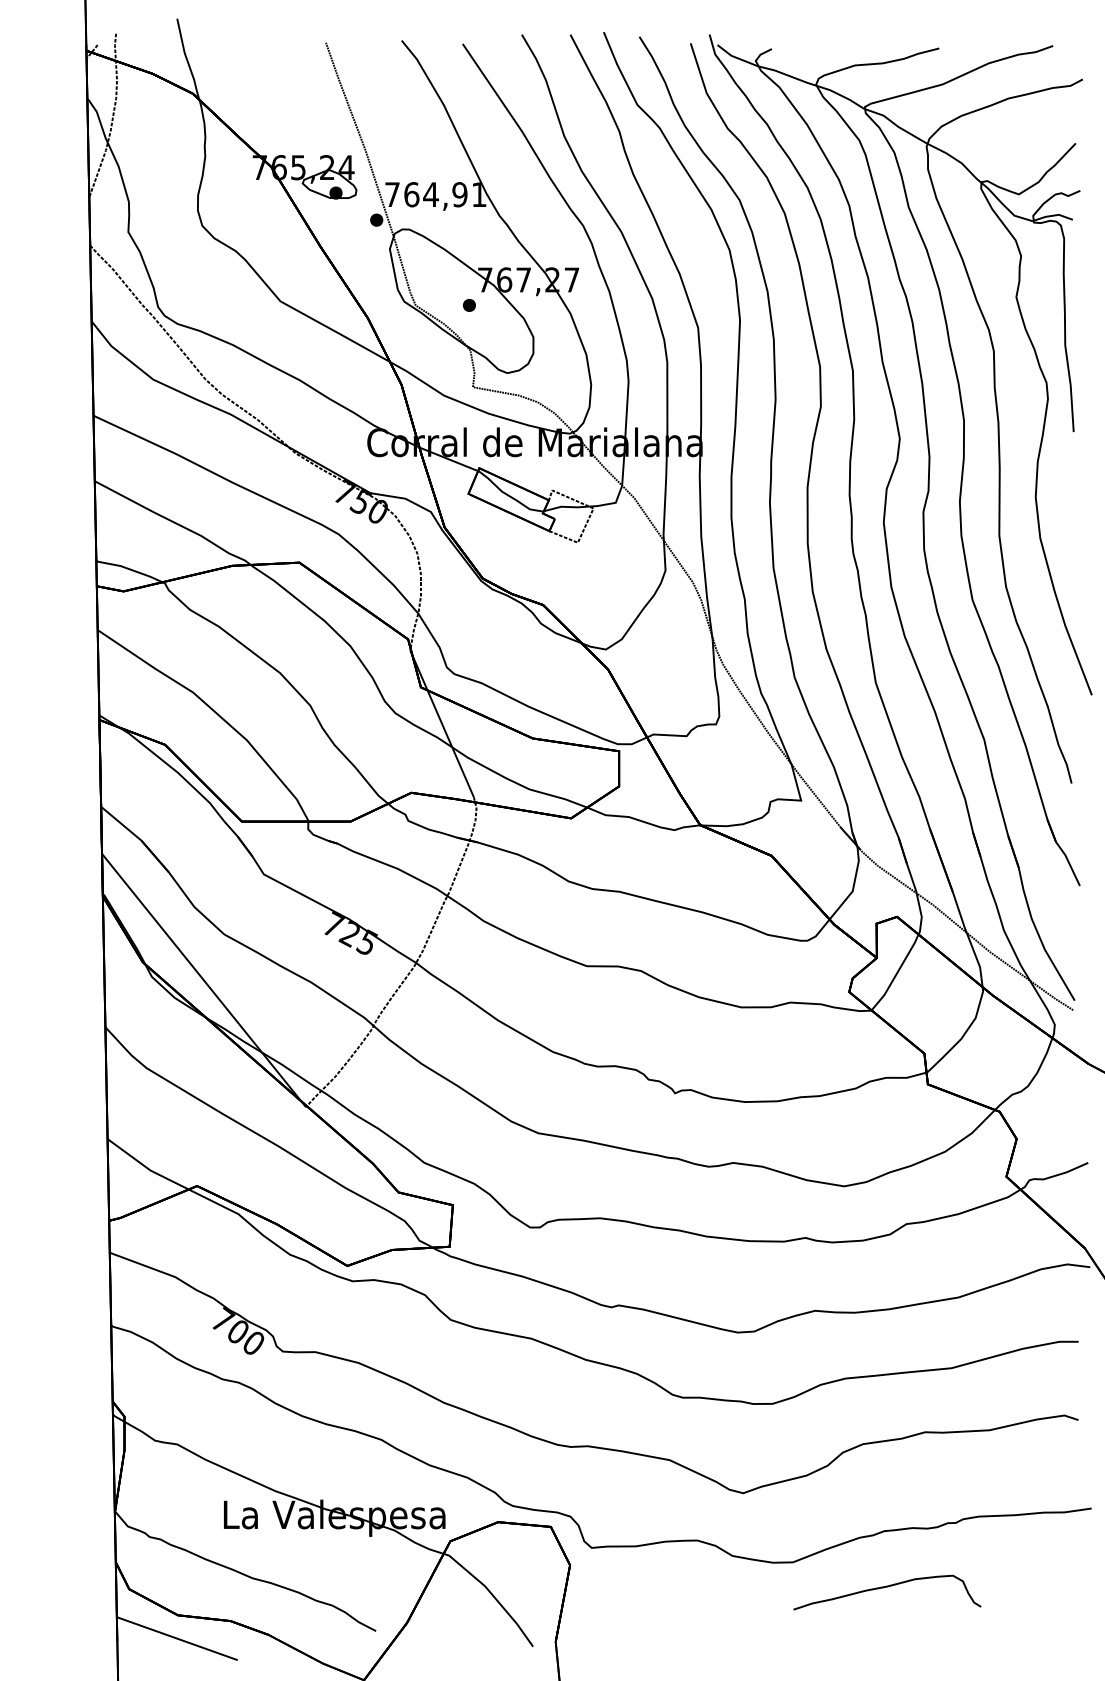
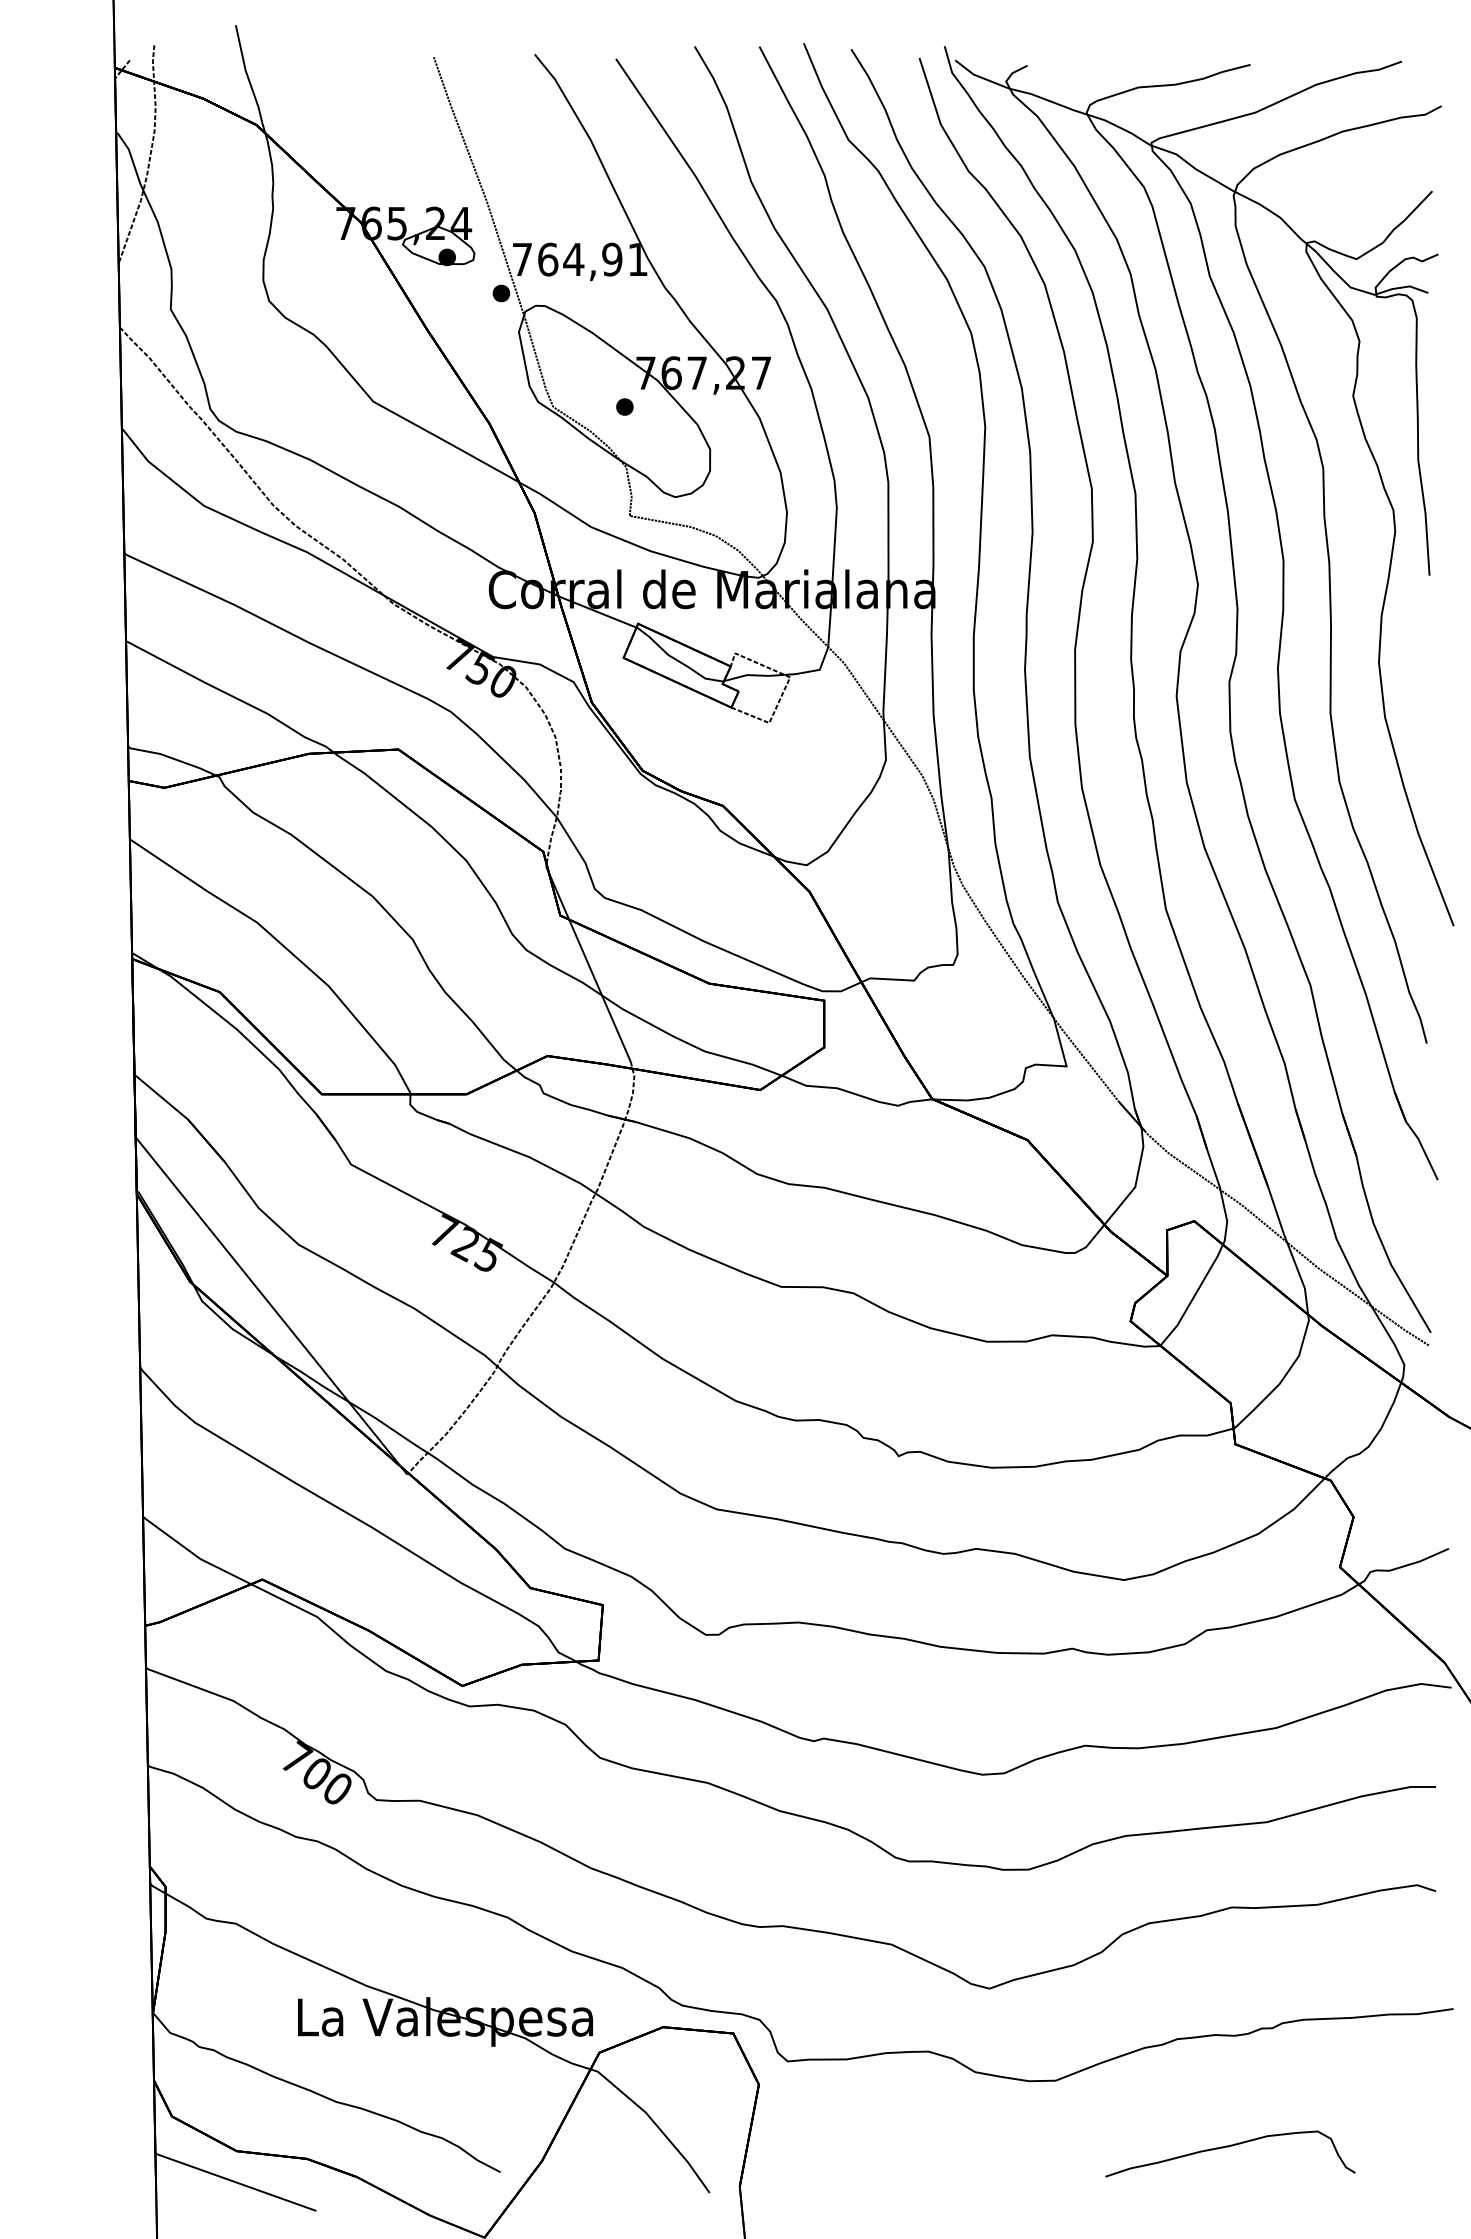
curve: (885, 1587) -> (1228, 2147), moved

